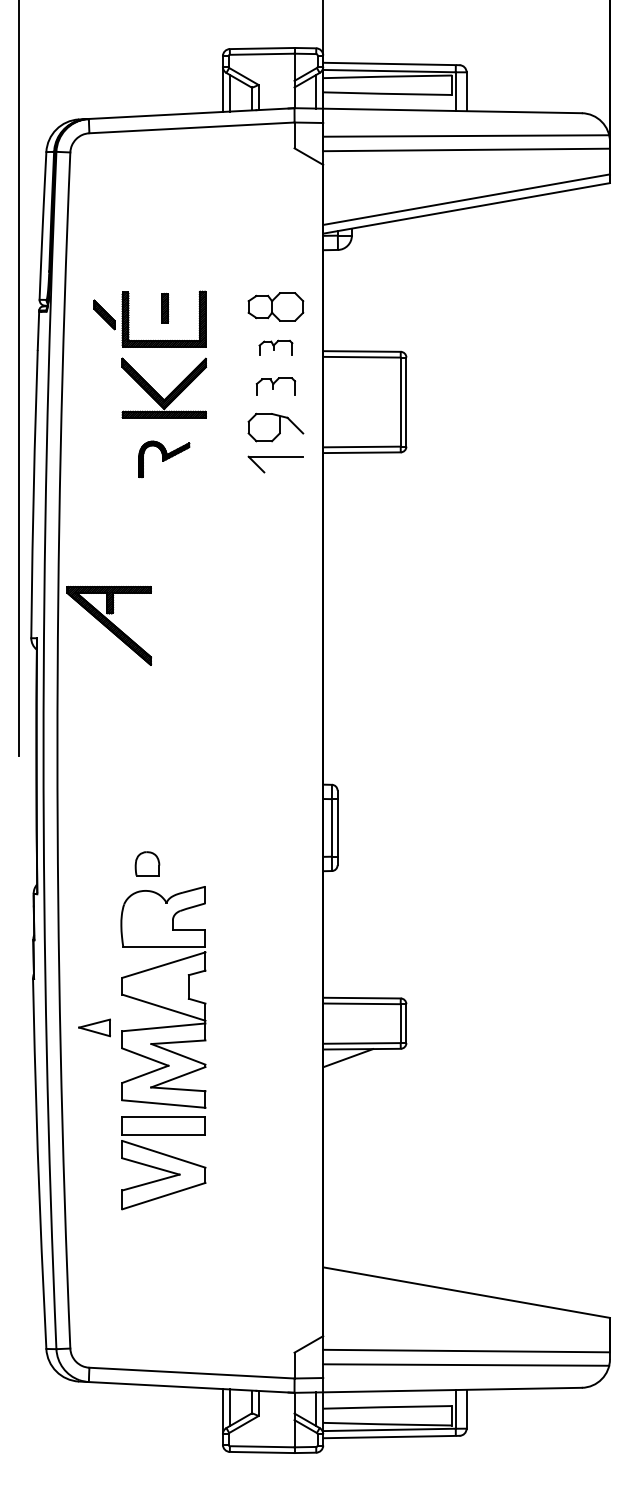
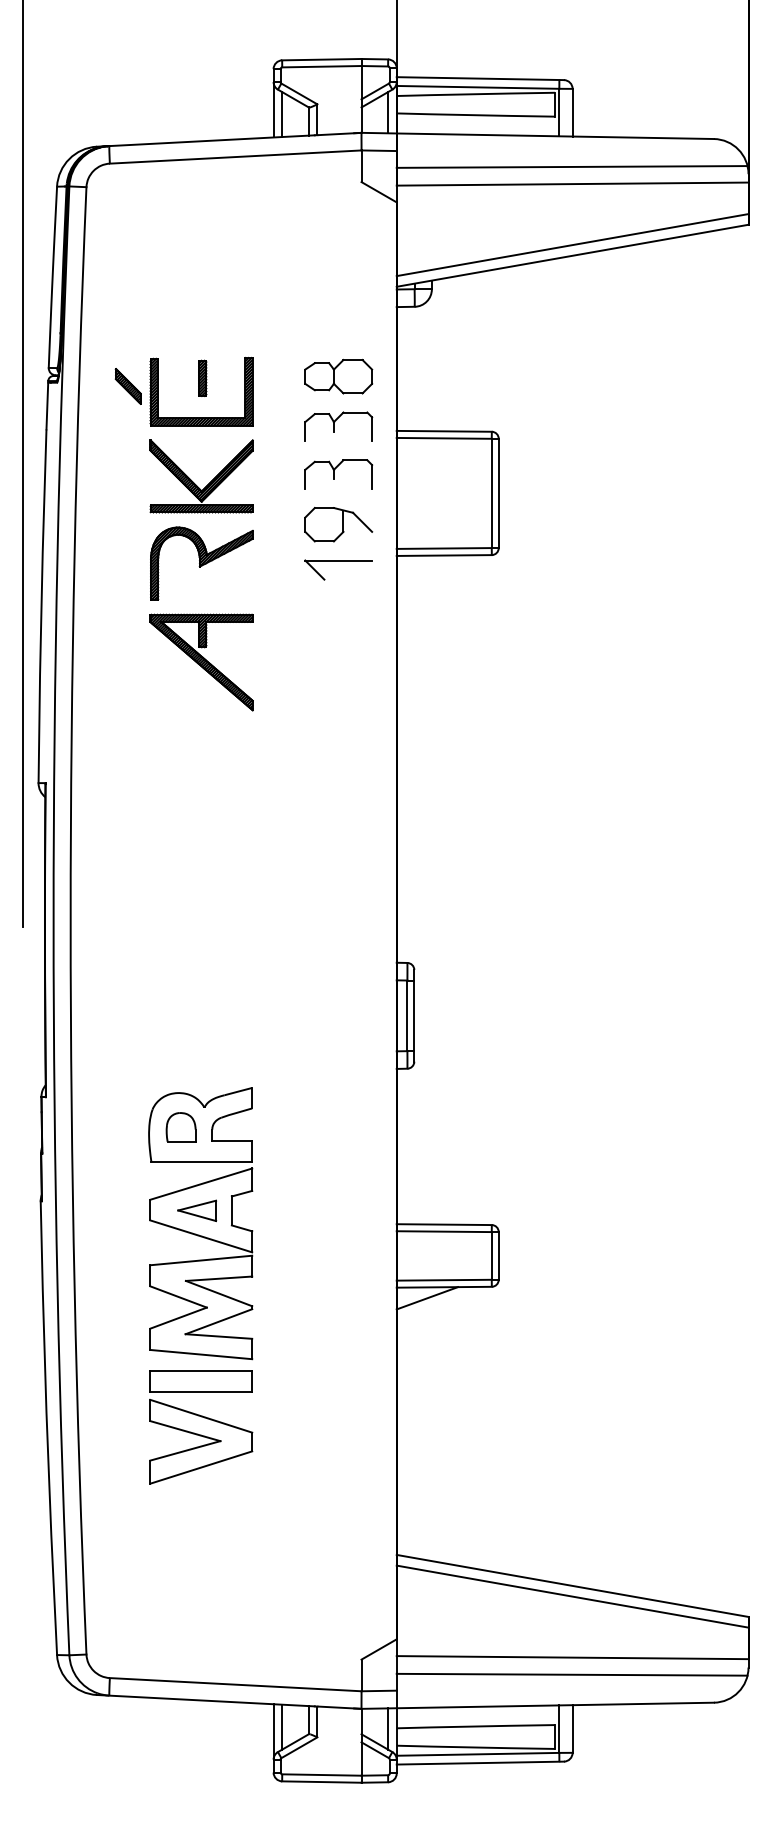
part: (275, 347) -> (338, 426), size x1.67
part: (275, 386) -> (338, 474), size x1.43
part: (163, 459) -> (200, 563), size x1.67
part: (108, 625) -> (200, 661), moved
part: (147, 863) -> (181, 1126), moved
part: (94, 1027) -> (197, 1210), moved
line: (466, 1301) -> (572, 1596), added

